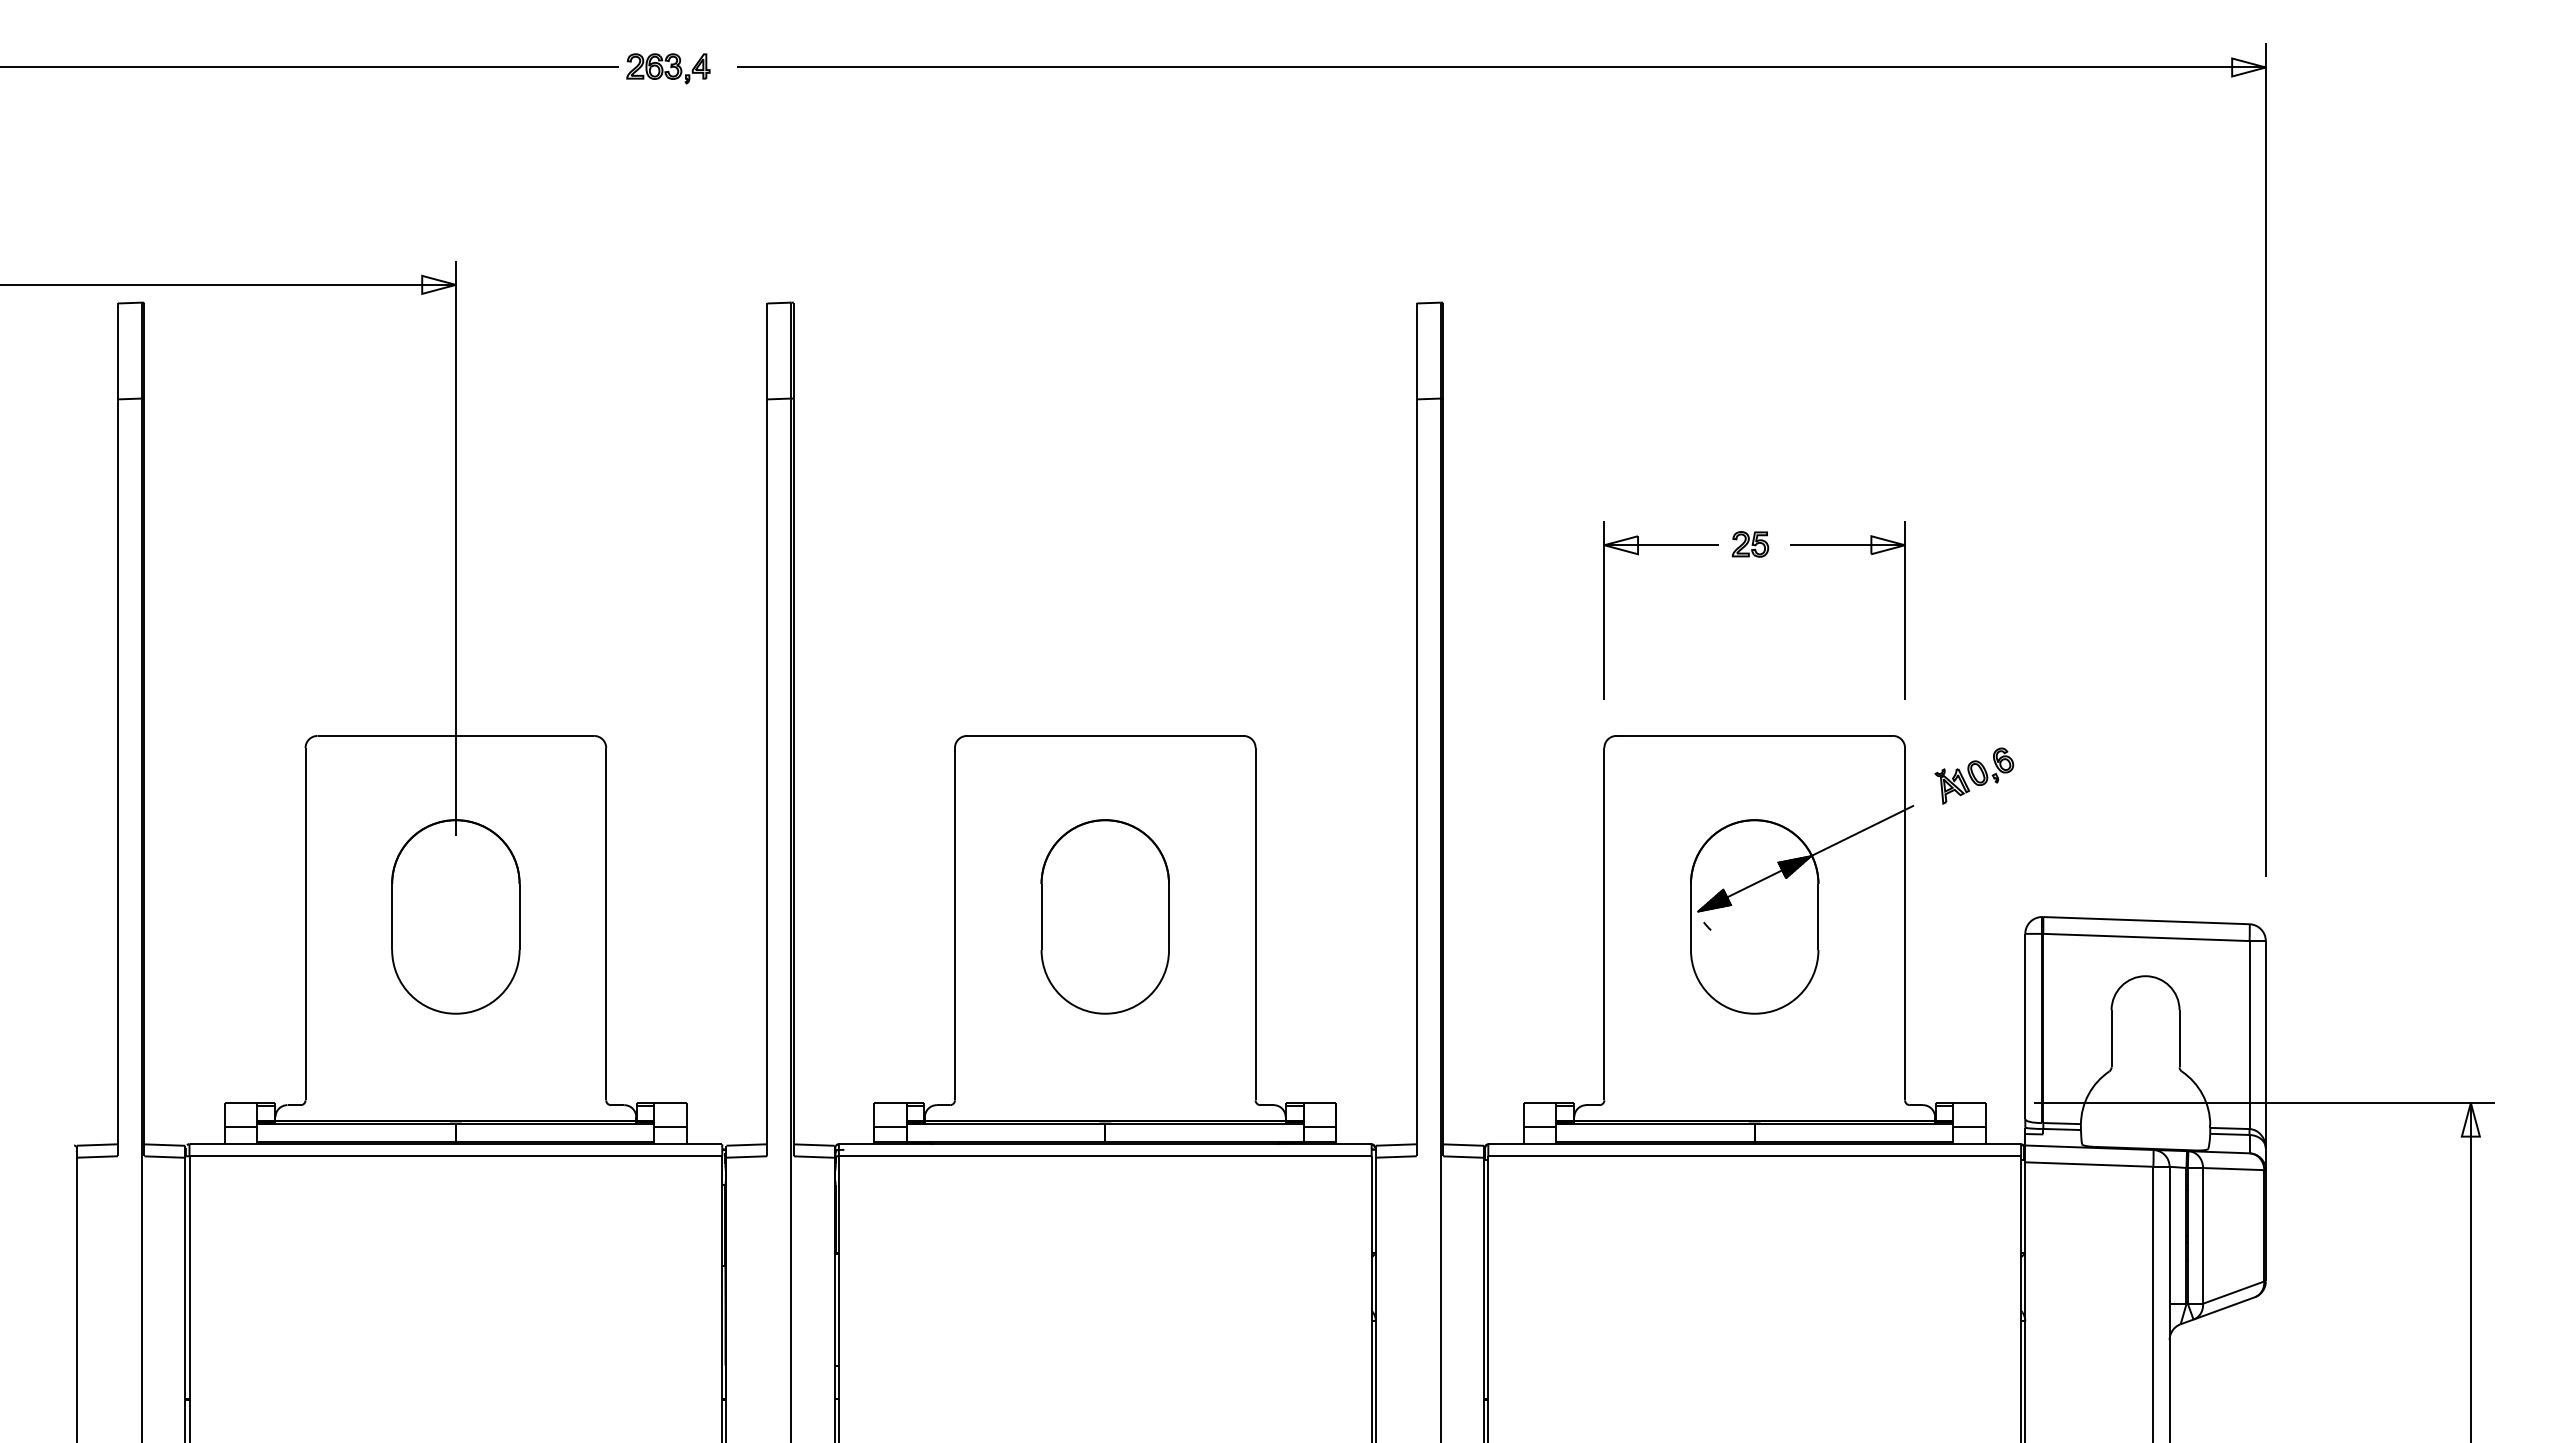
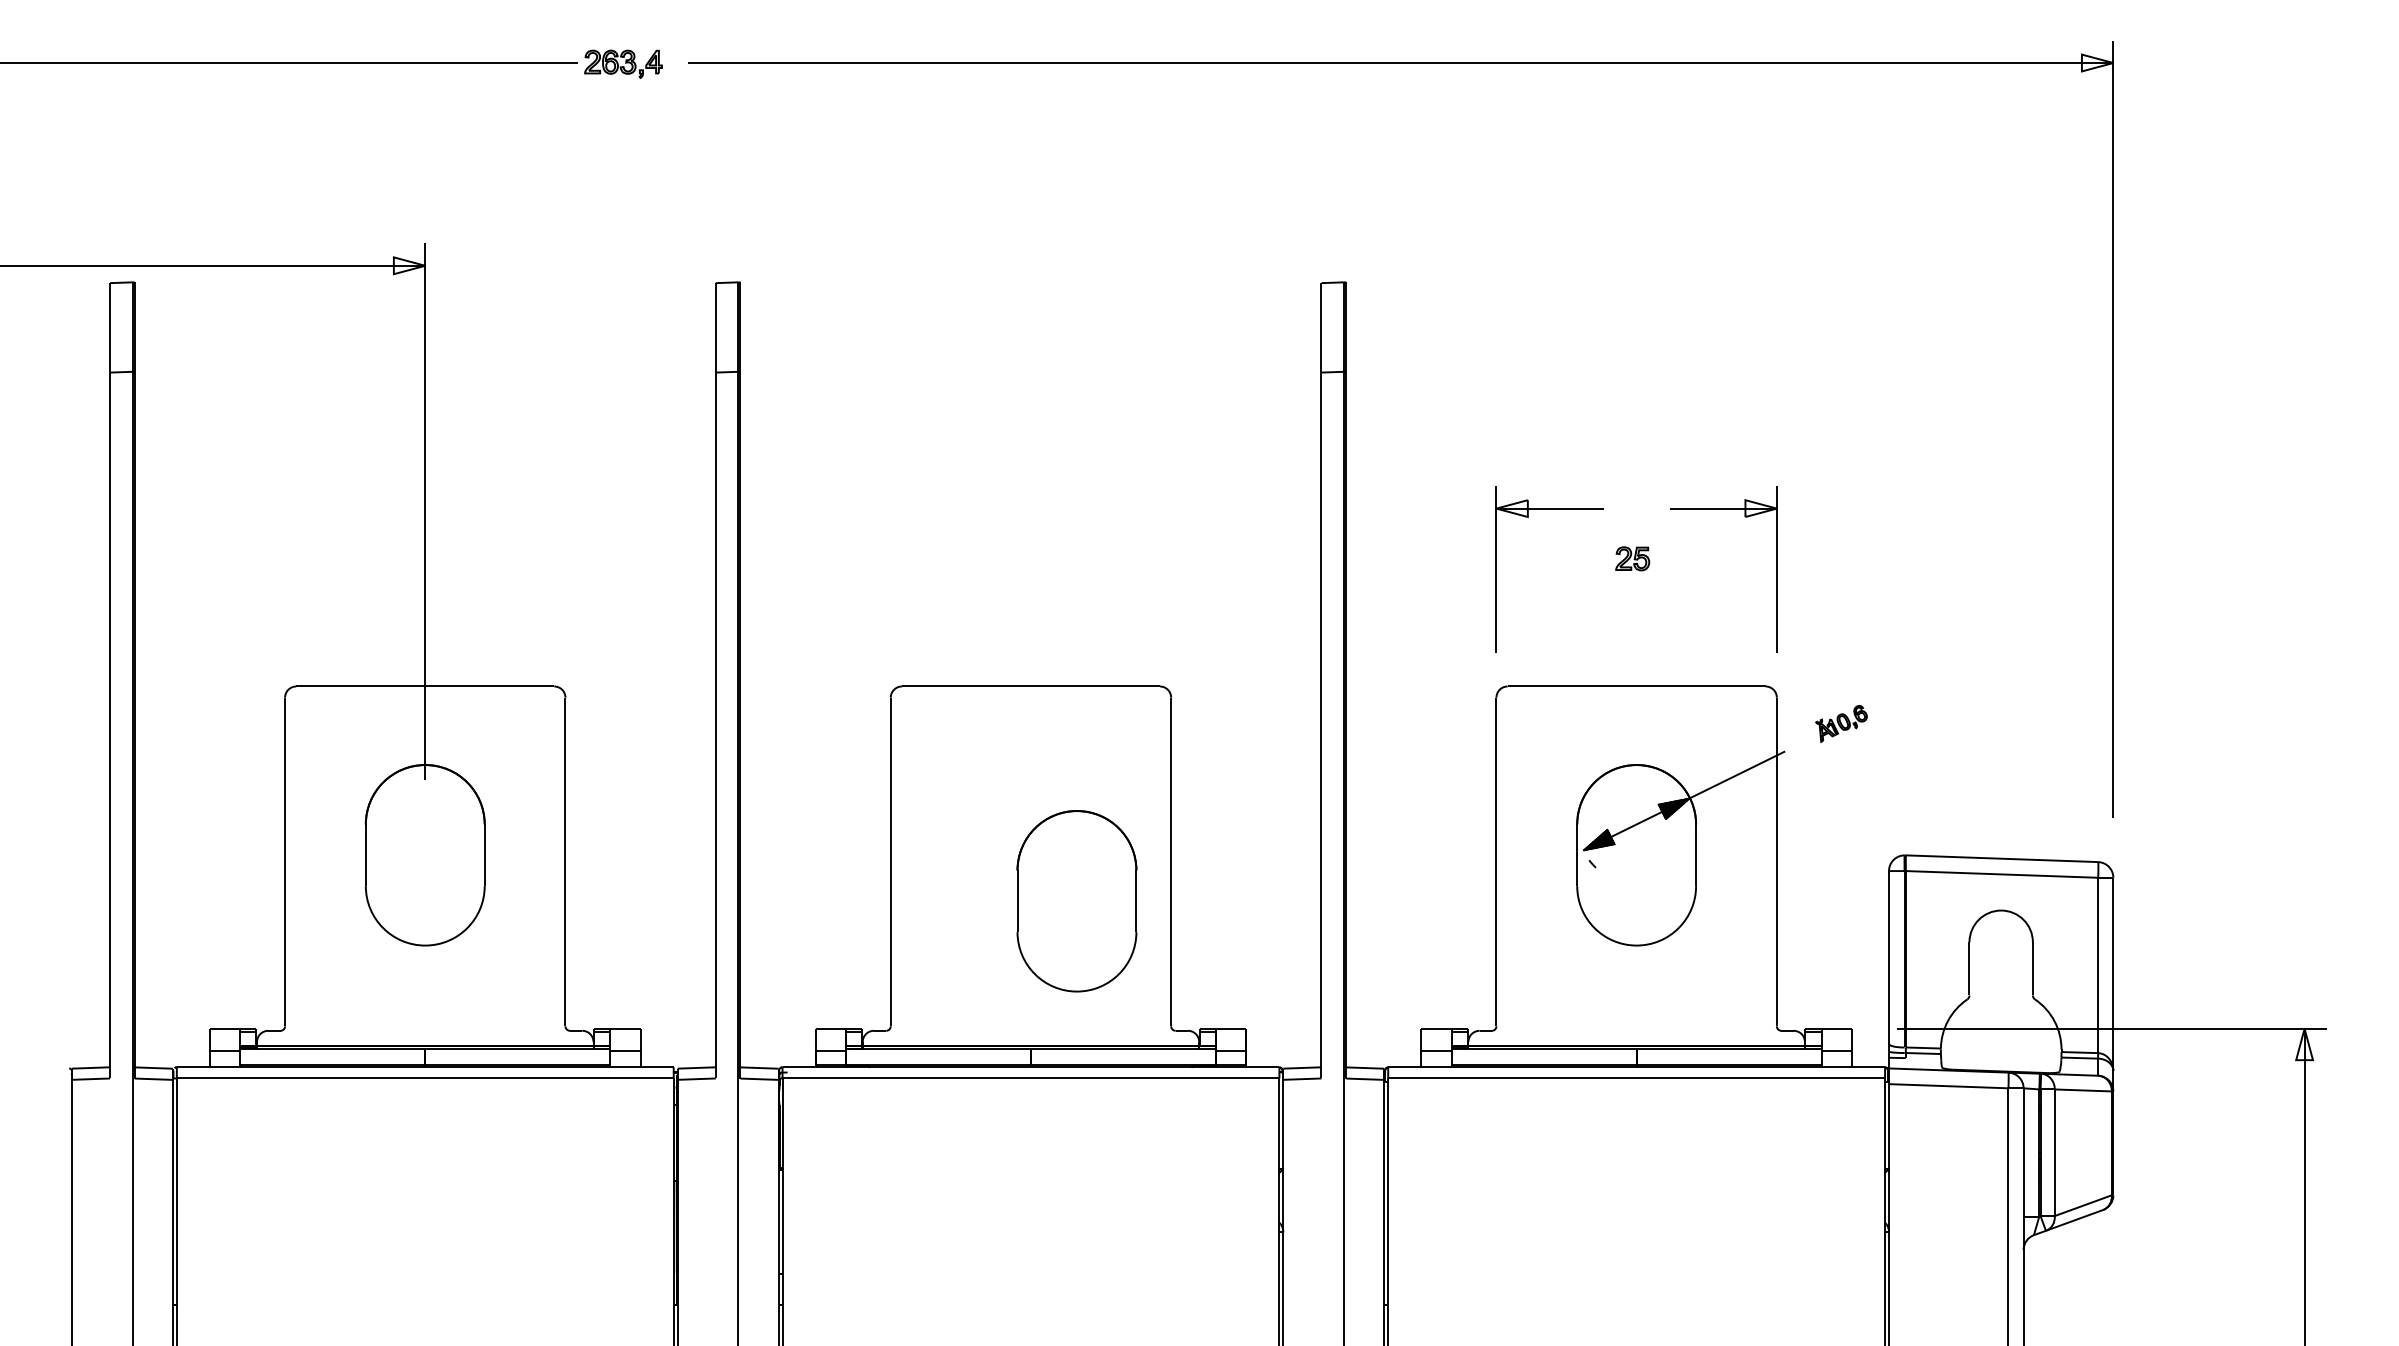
part: (1750, 544) -> (1632, 558), moved
part: (1974, 775) -> (1841, 723), size x0.7
part: (1104, 917) -> (1076, 901), moved

